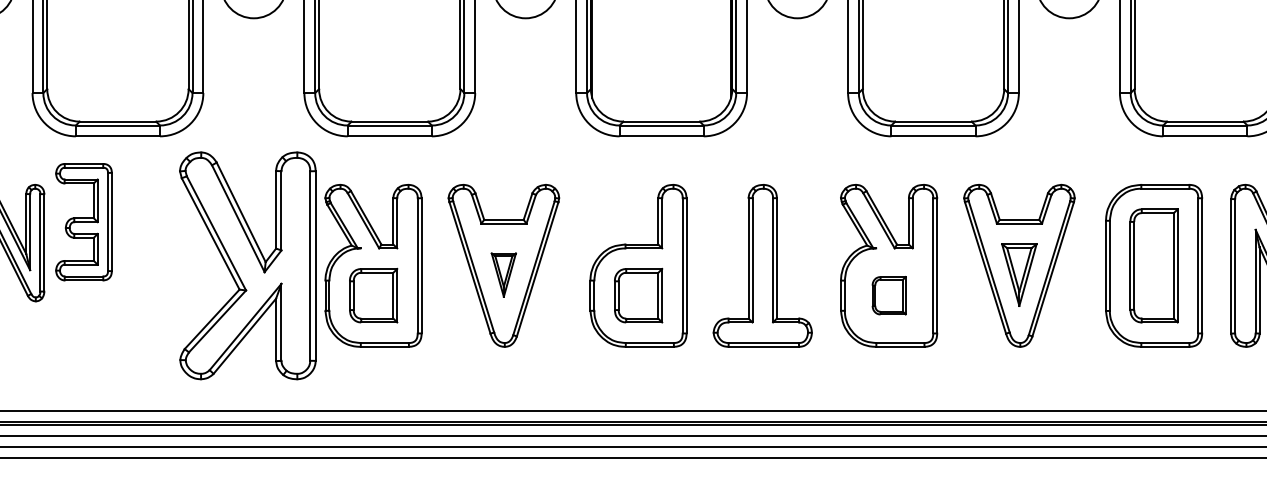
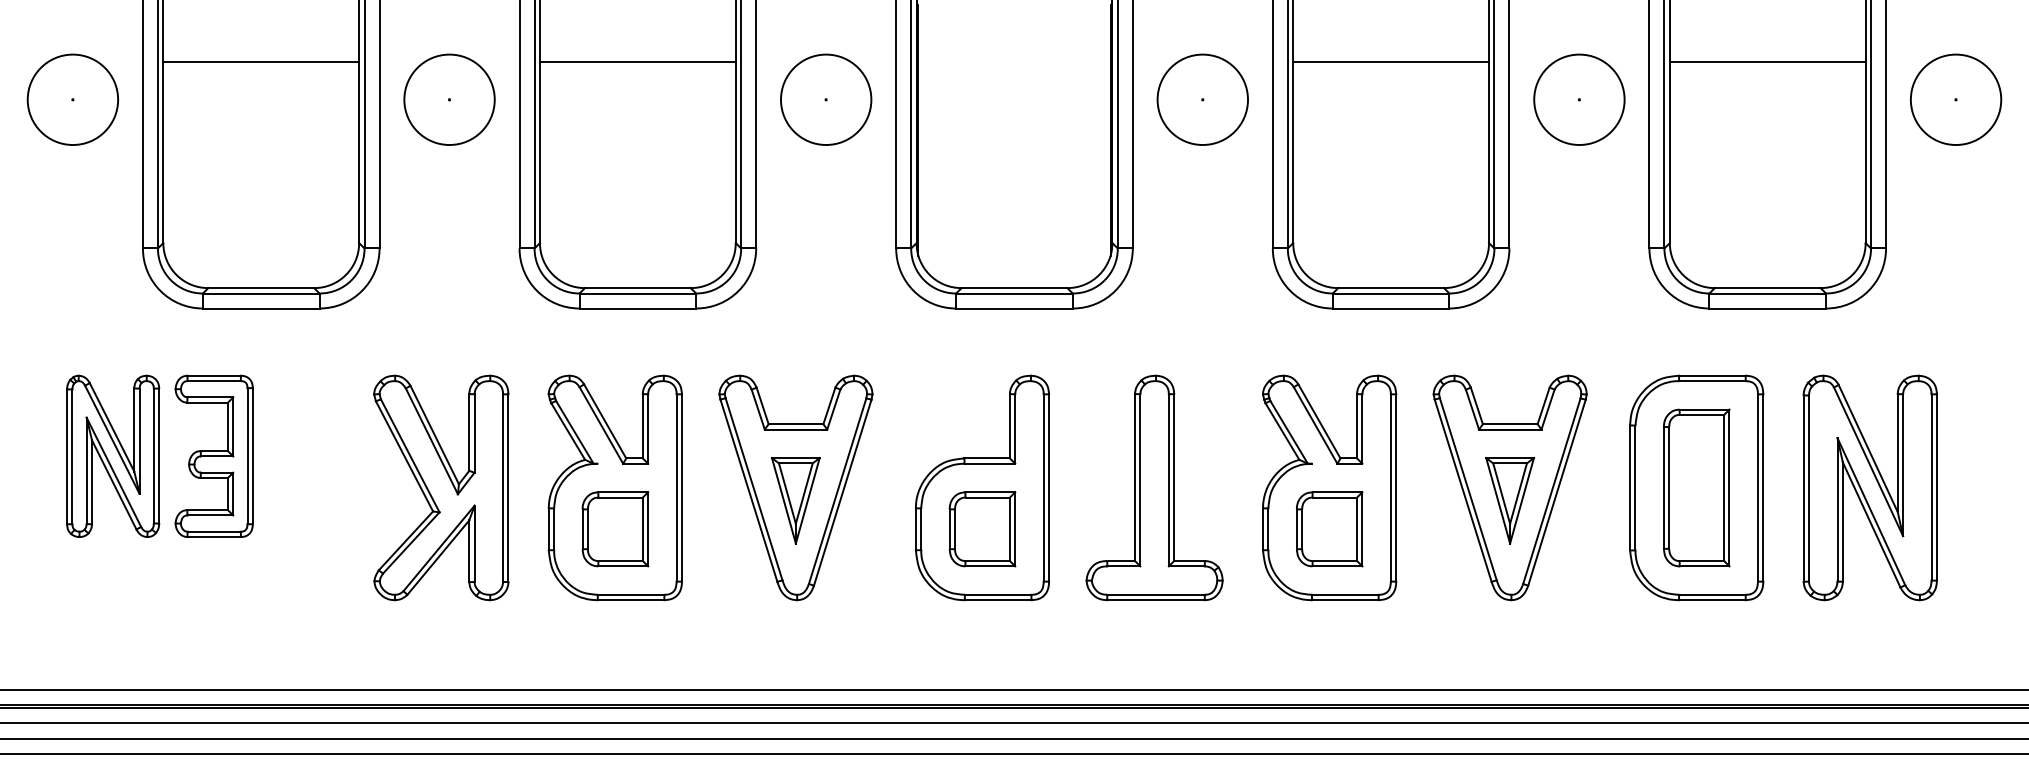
part: (83, 221) -> (213, 455), moved
part: (248, 265) -> (441, 487), size x0.71
part: (503, 274) -> (795, 500), size x1.43
part: (889, 295) -> (1329, 529), size x1.43

